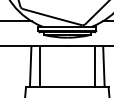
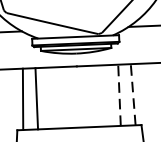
line: (94, 66) -> (119, 95), solid -> dashed
line: (103, 66) -> (132, 94), solid -> dashed

